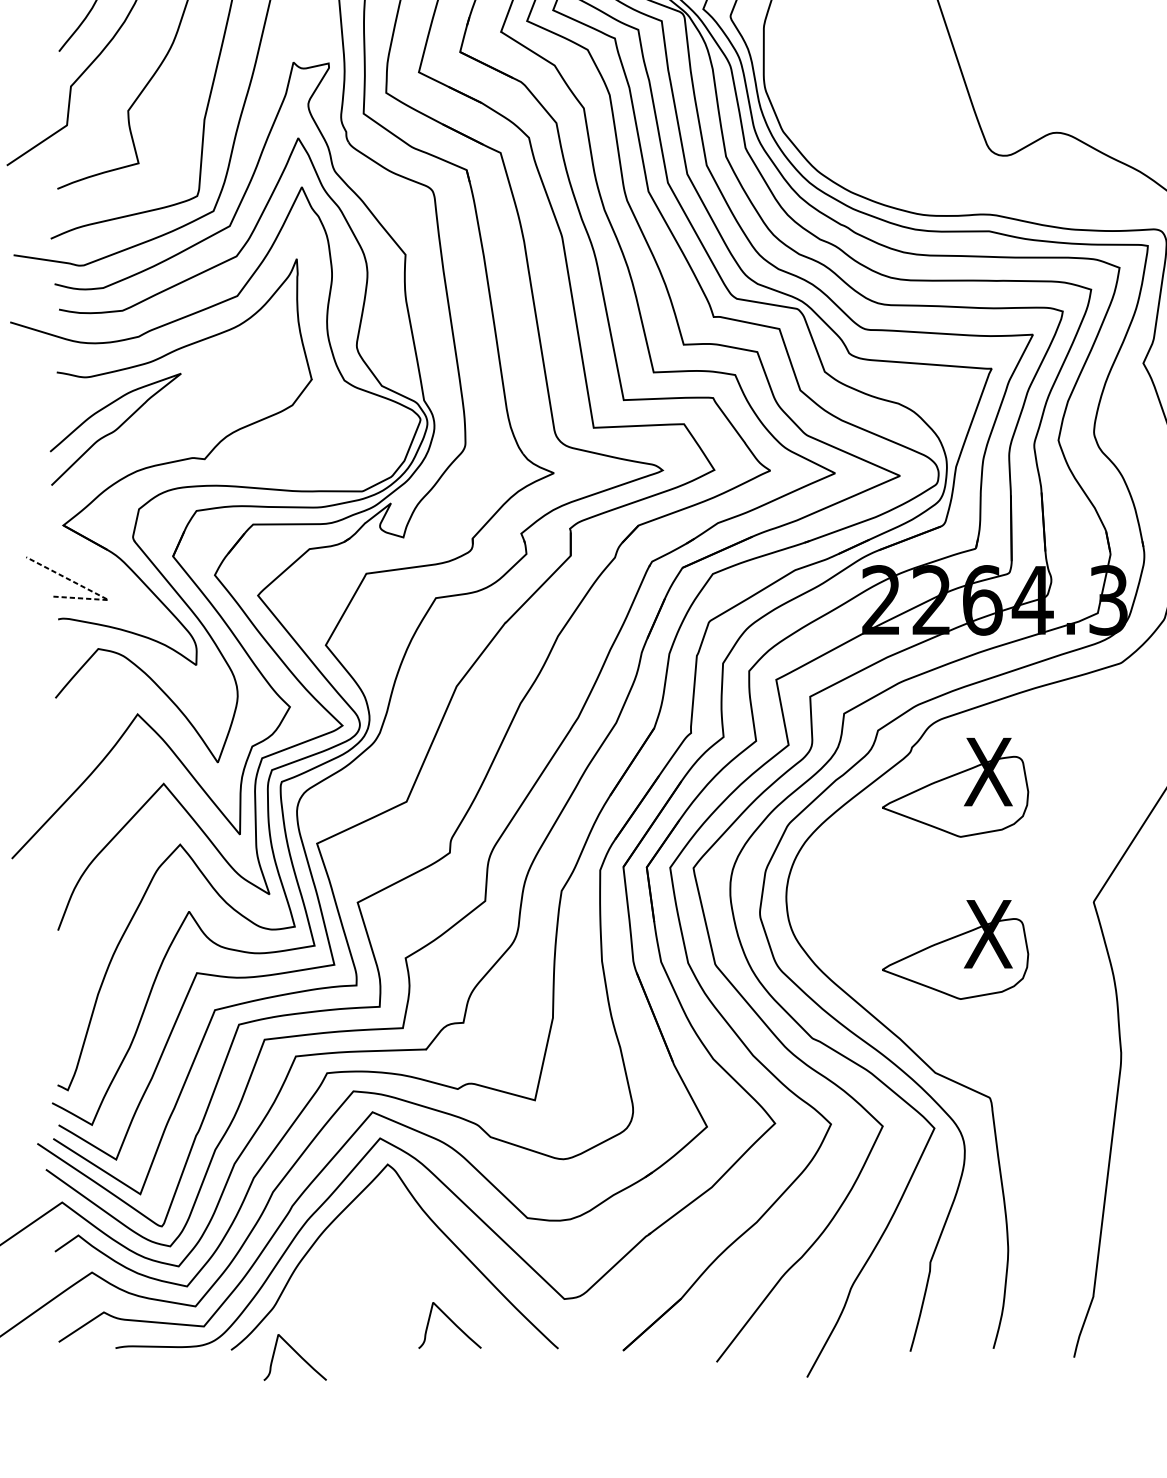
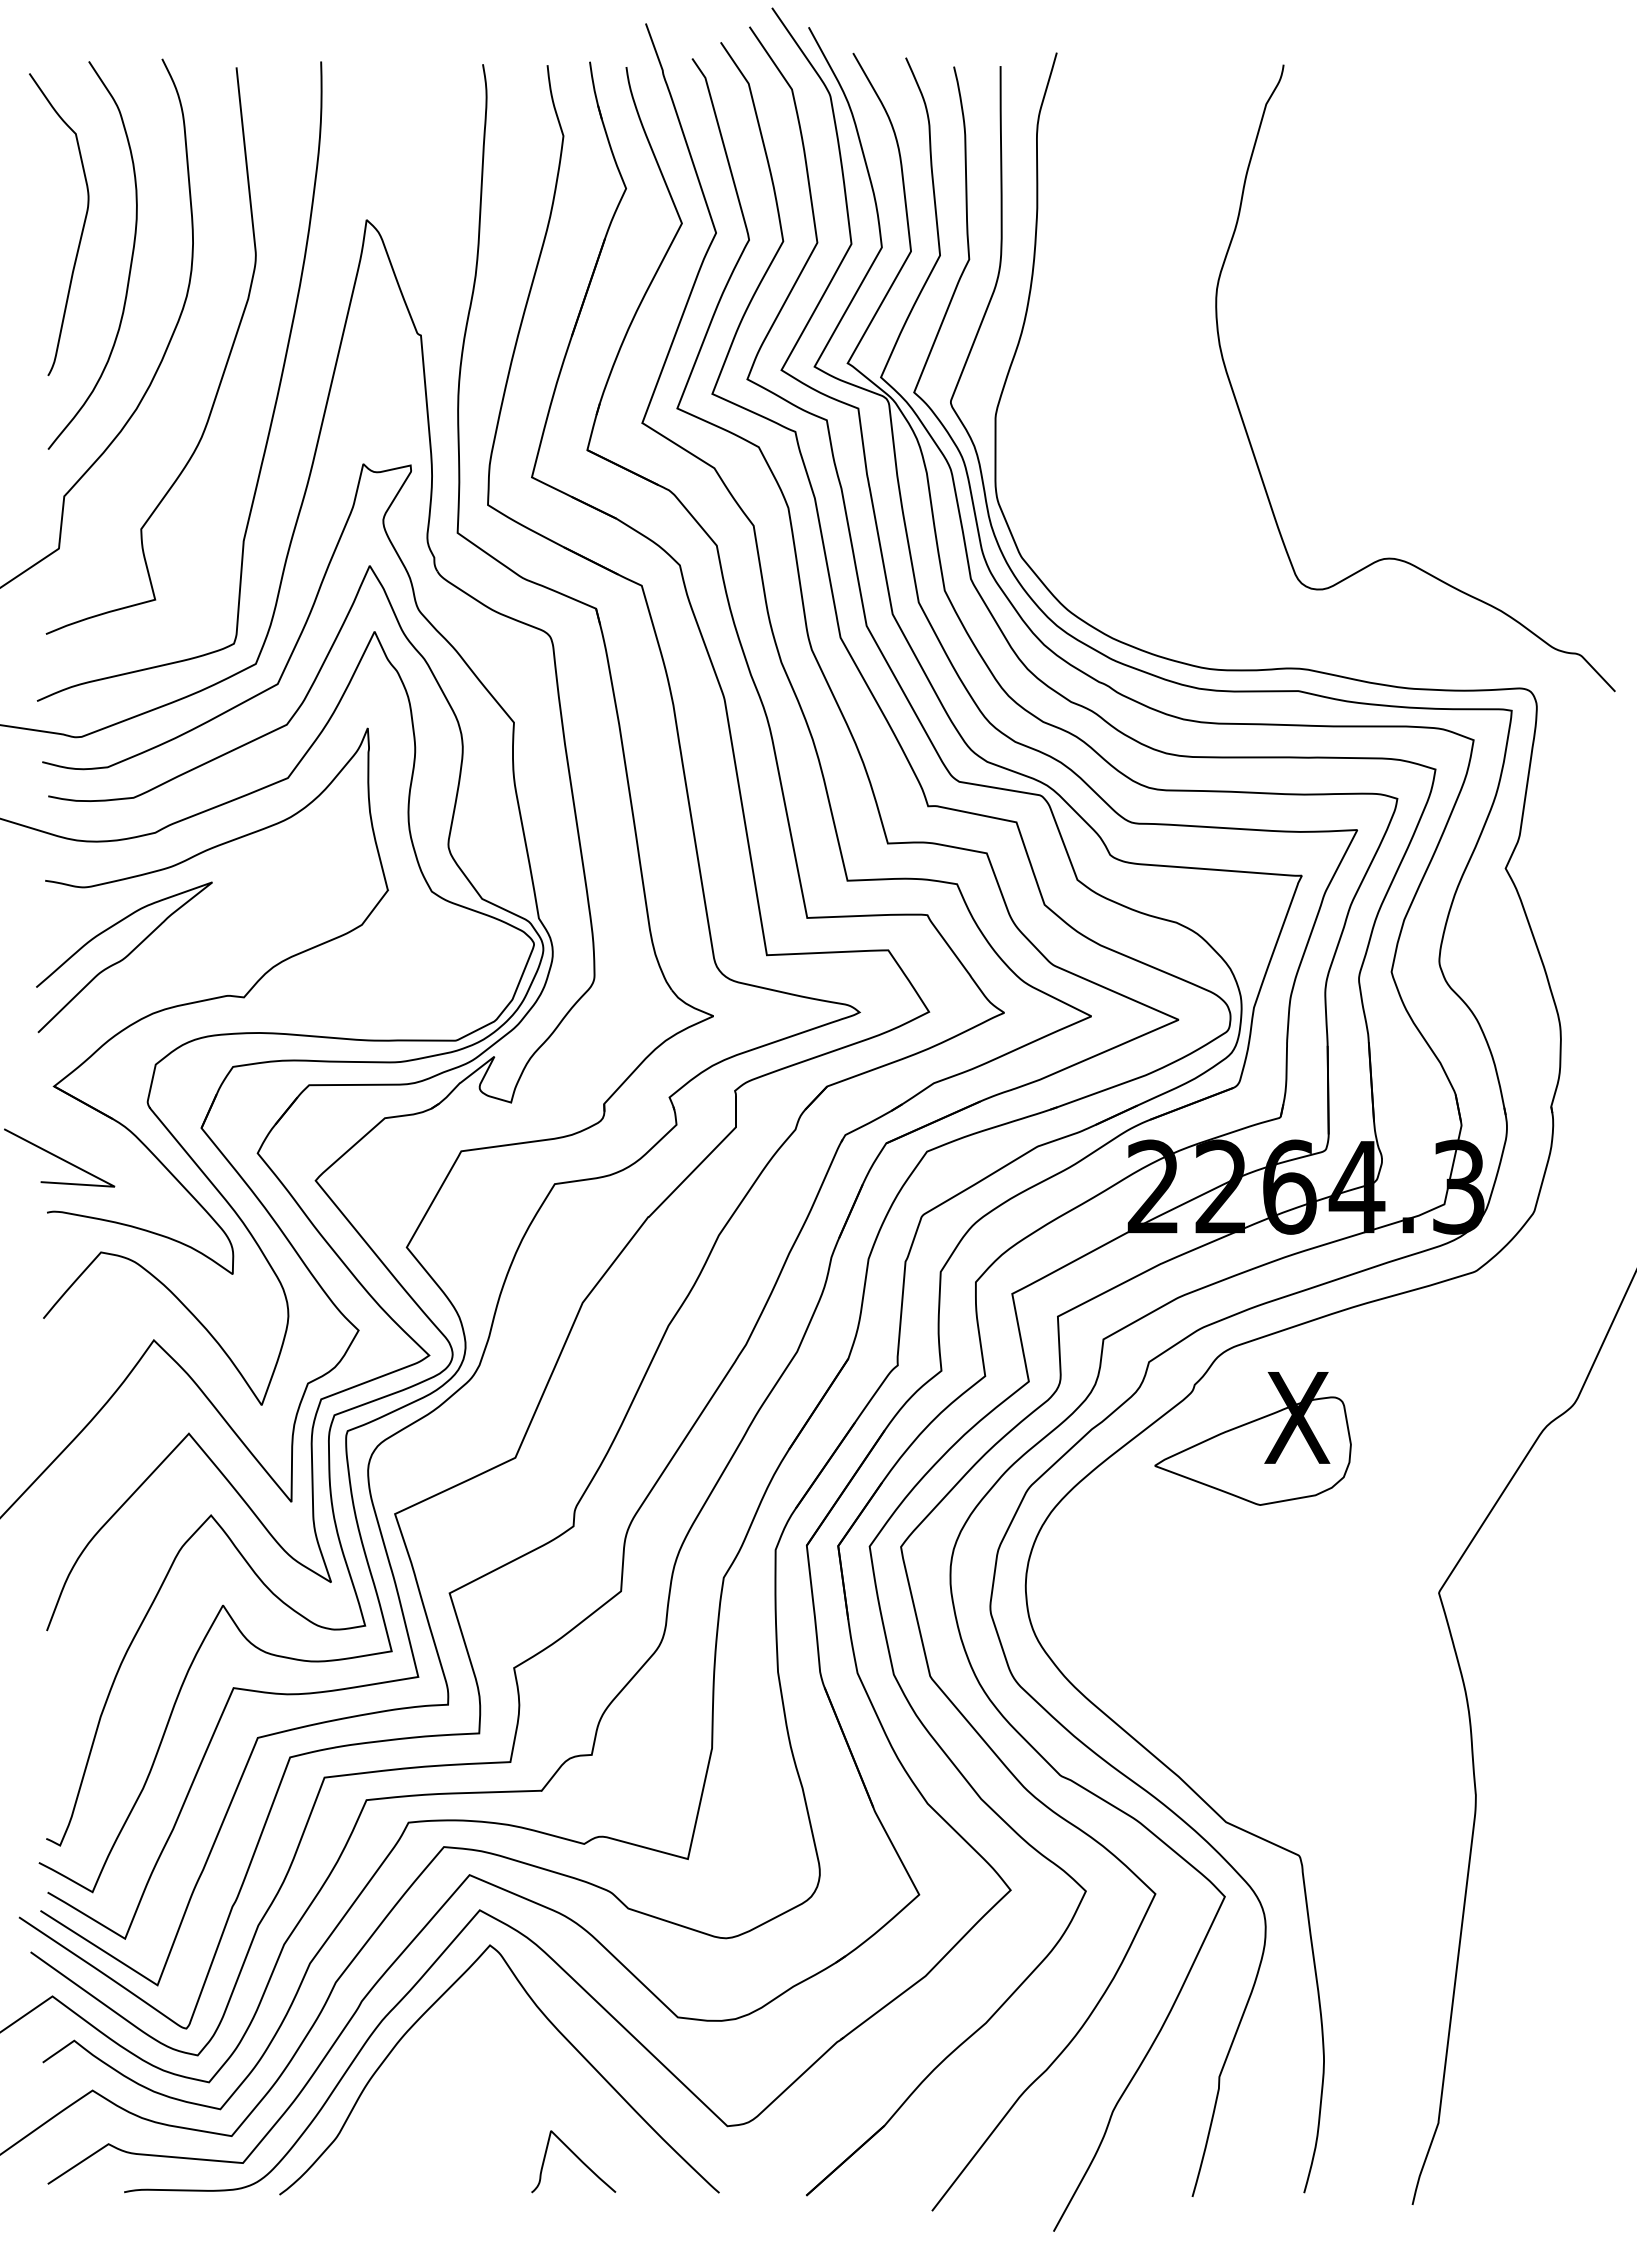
line: (91, 591) -> (92, 1175), dashed -> solid
part: (955, 949) -> (1252, 1656), removed
curve: (297, 1354) -> (368, 2200), removed

